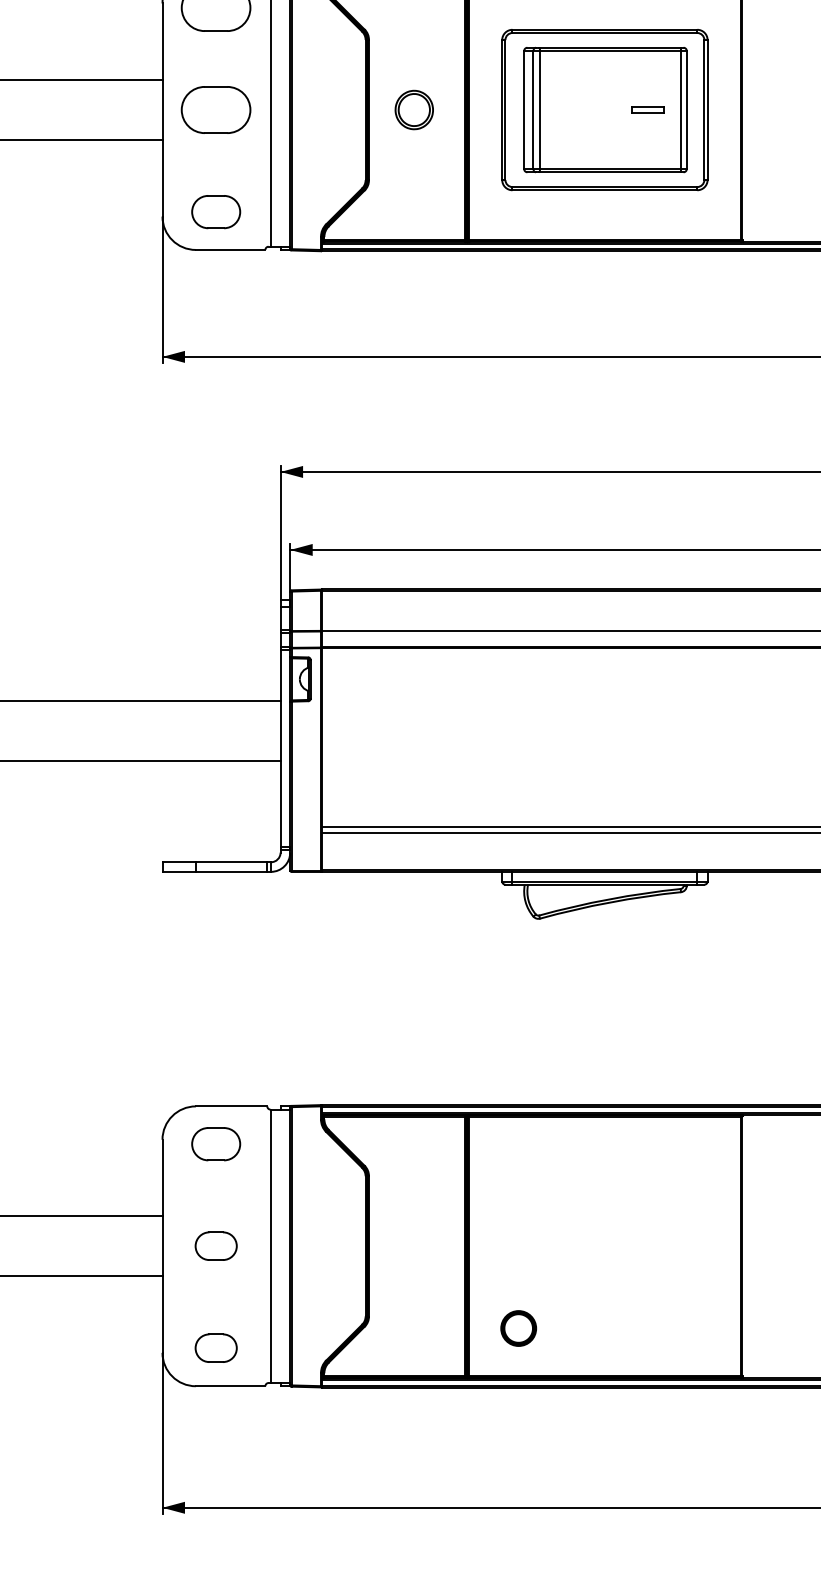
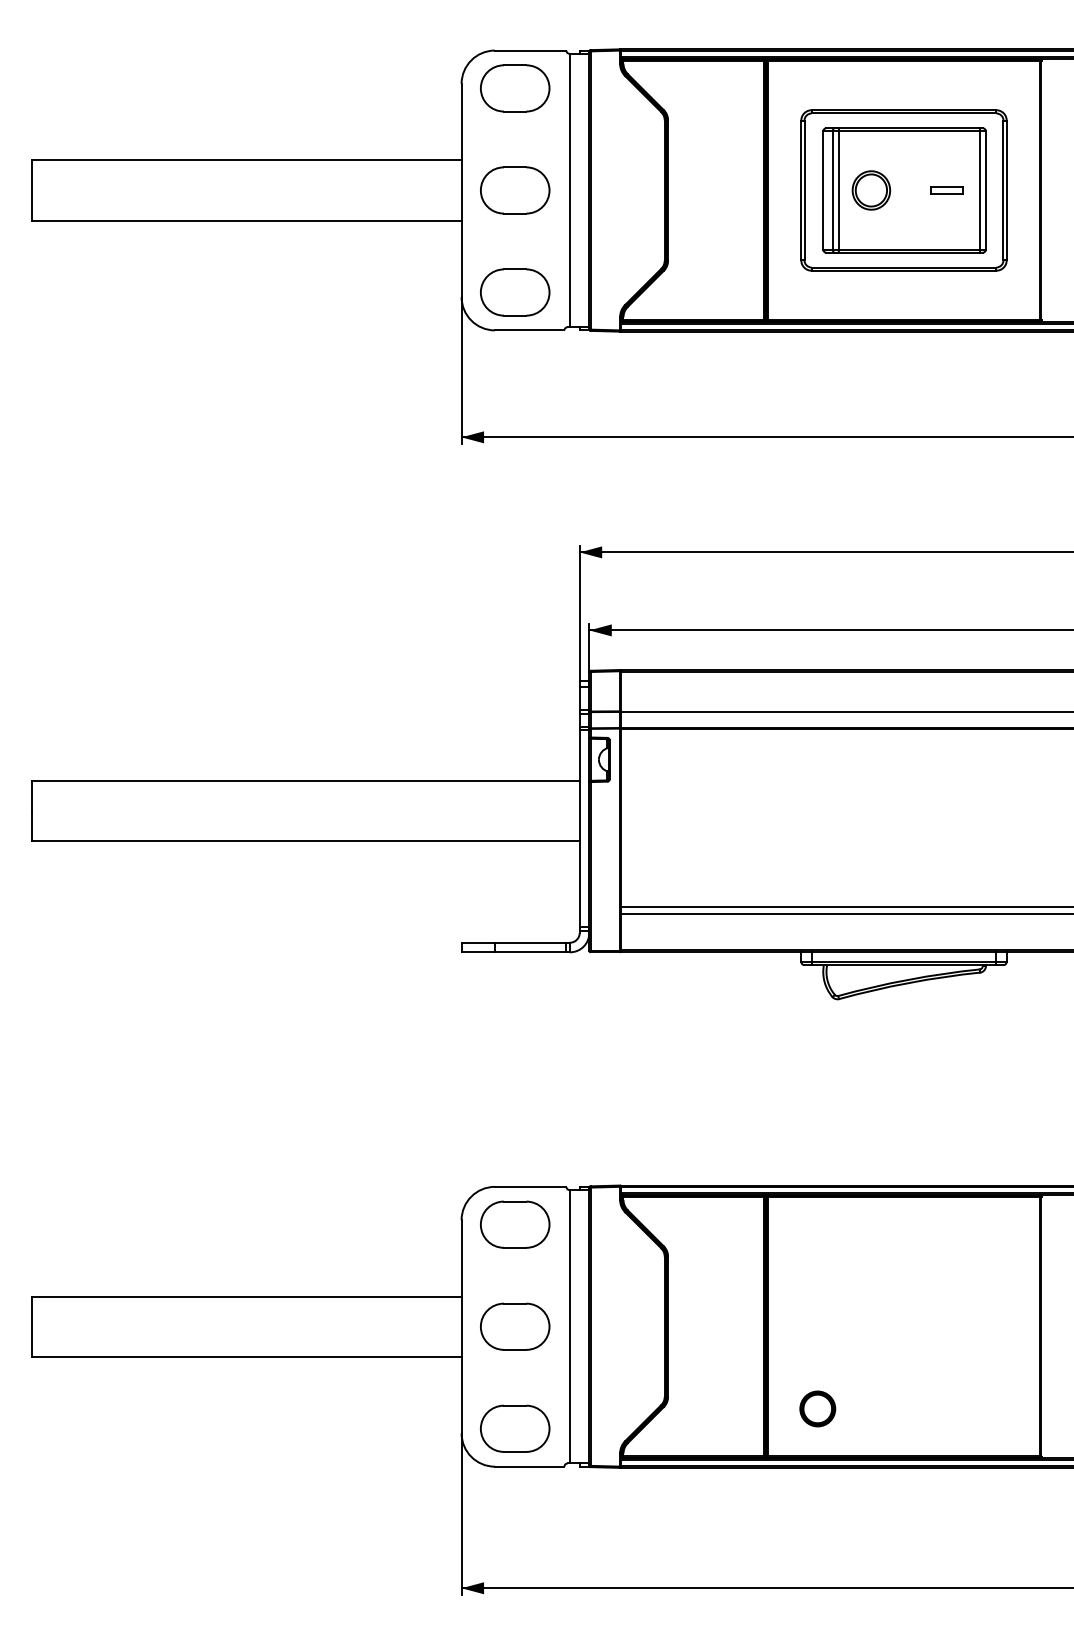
part: (414, 110) -> (871, 190), moved
part: (216, 212) -> (515, 292), size x1.43
part: (216, 1144) -> (515, 1224), size x1.43
part: (216, 1246) -> (515, 1326), size x1.67
part: (216, 1348) -> (515, 1428), size x1.67

